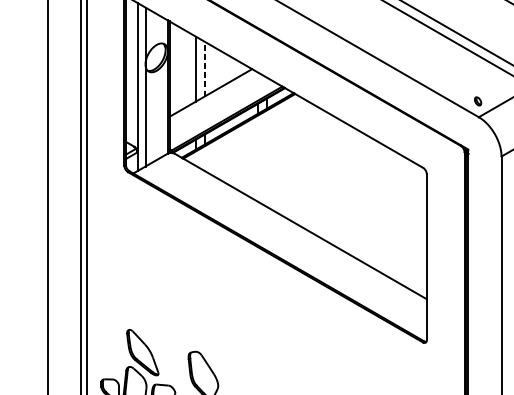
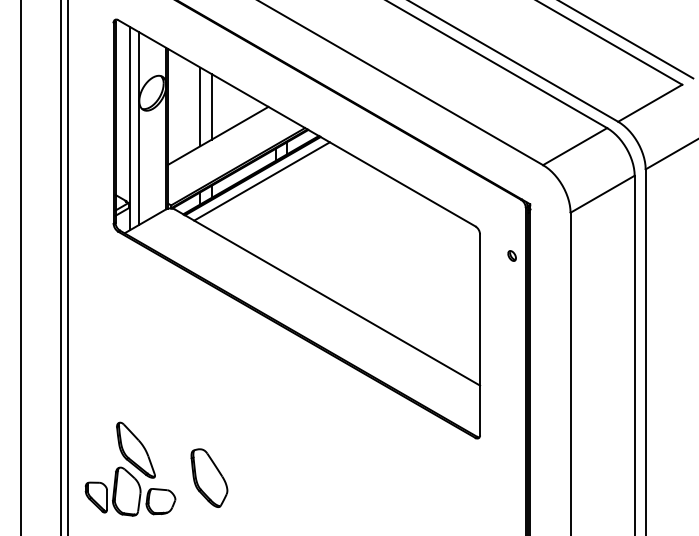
line: (205, 68) -> (211, 106), dashed -> solid
part: (477, 101) -> (511, 255), moved
line: (246, 130) -> (261, 181), added

